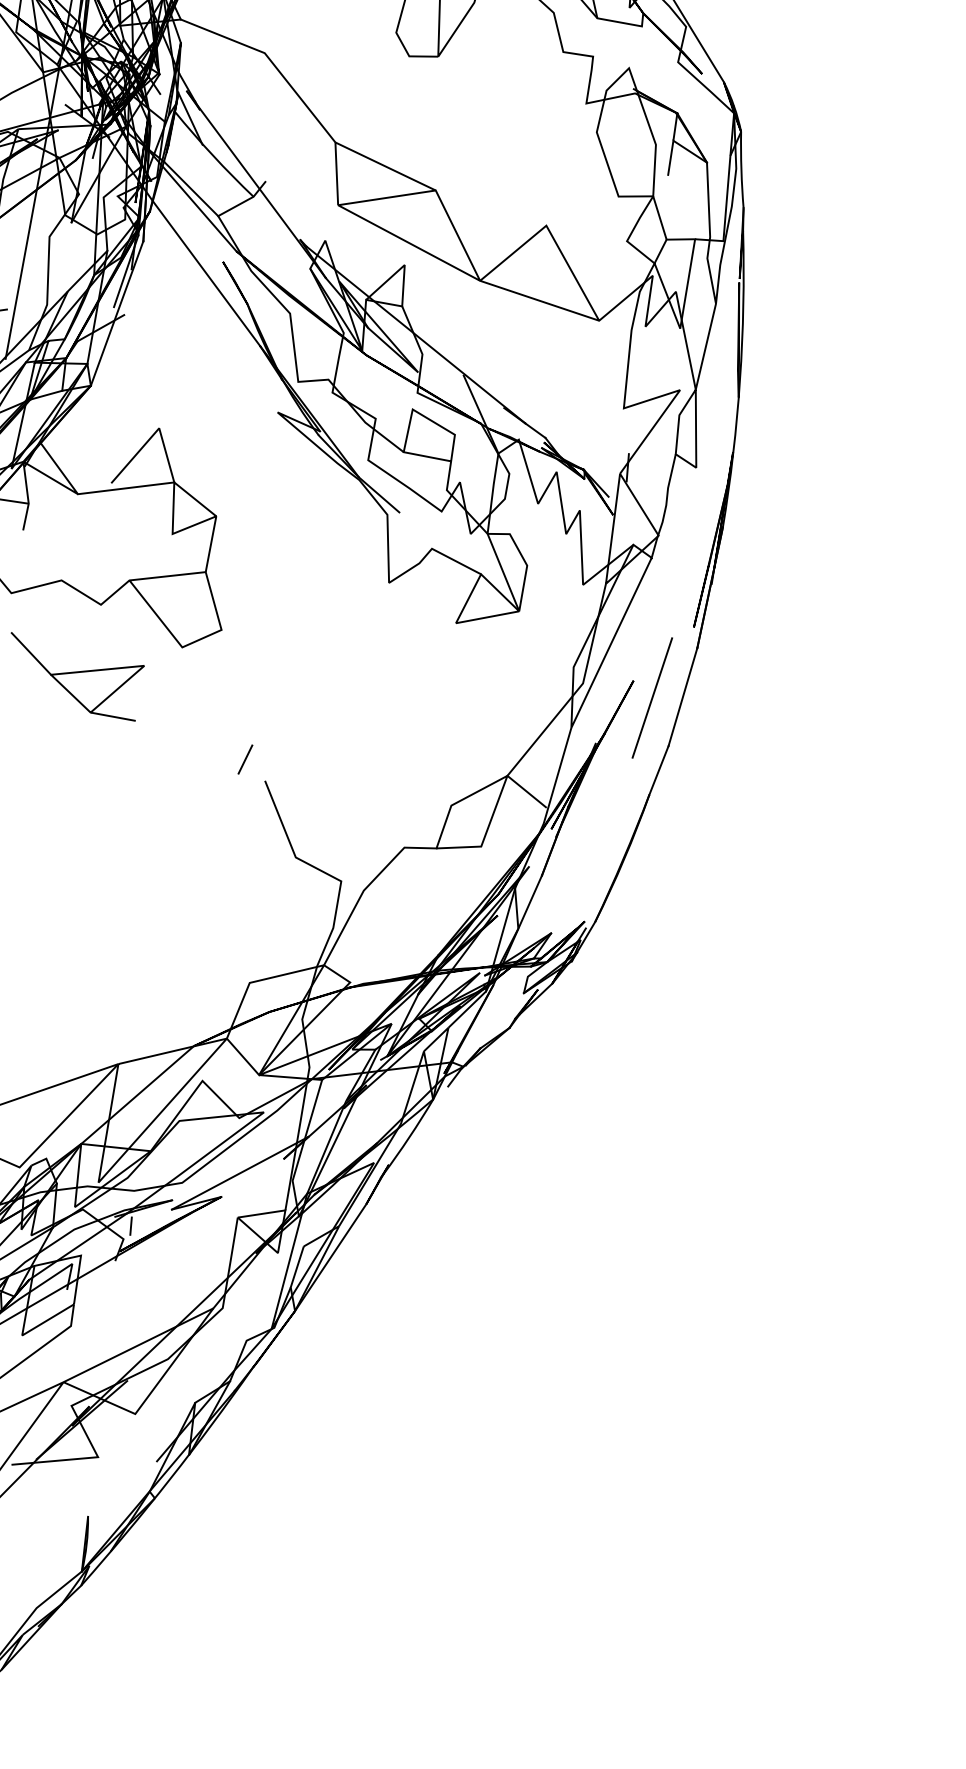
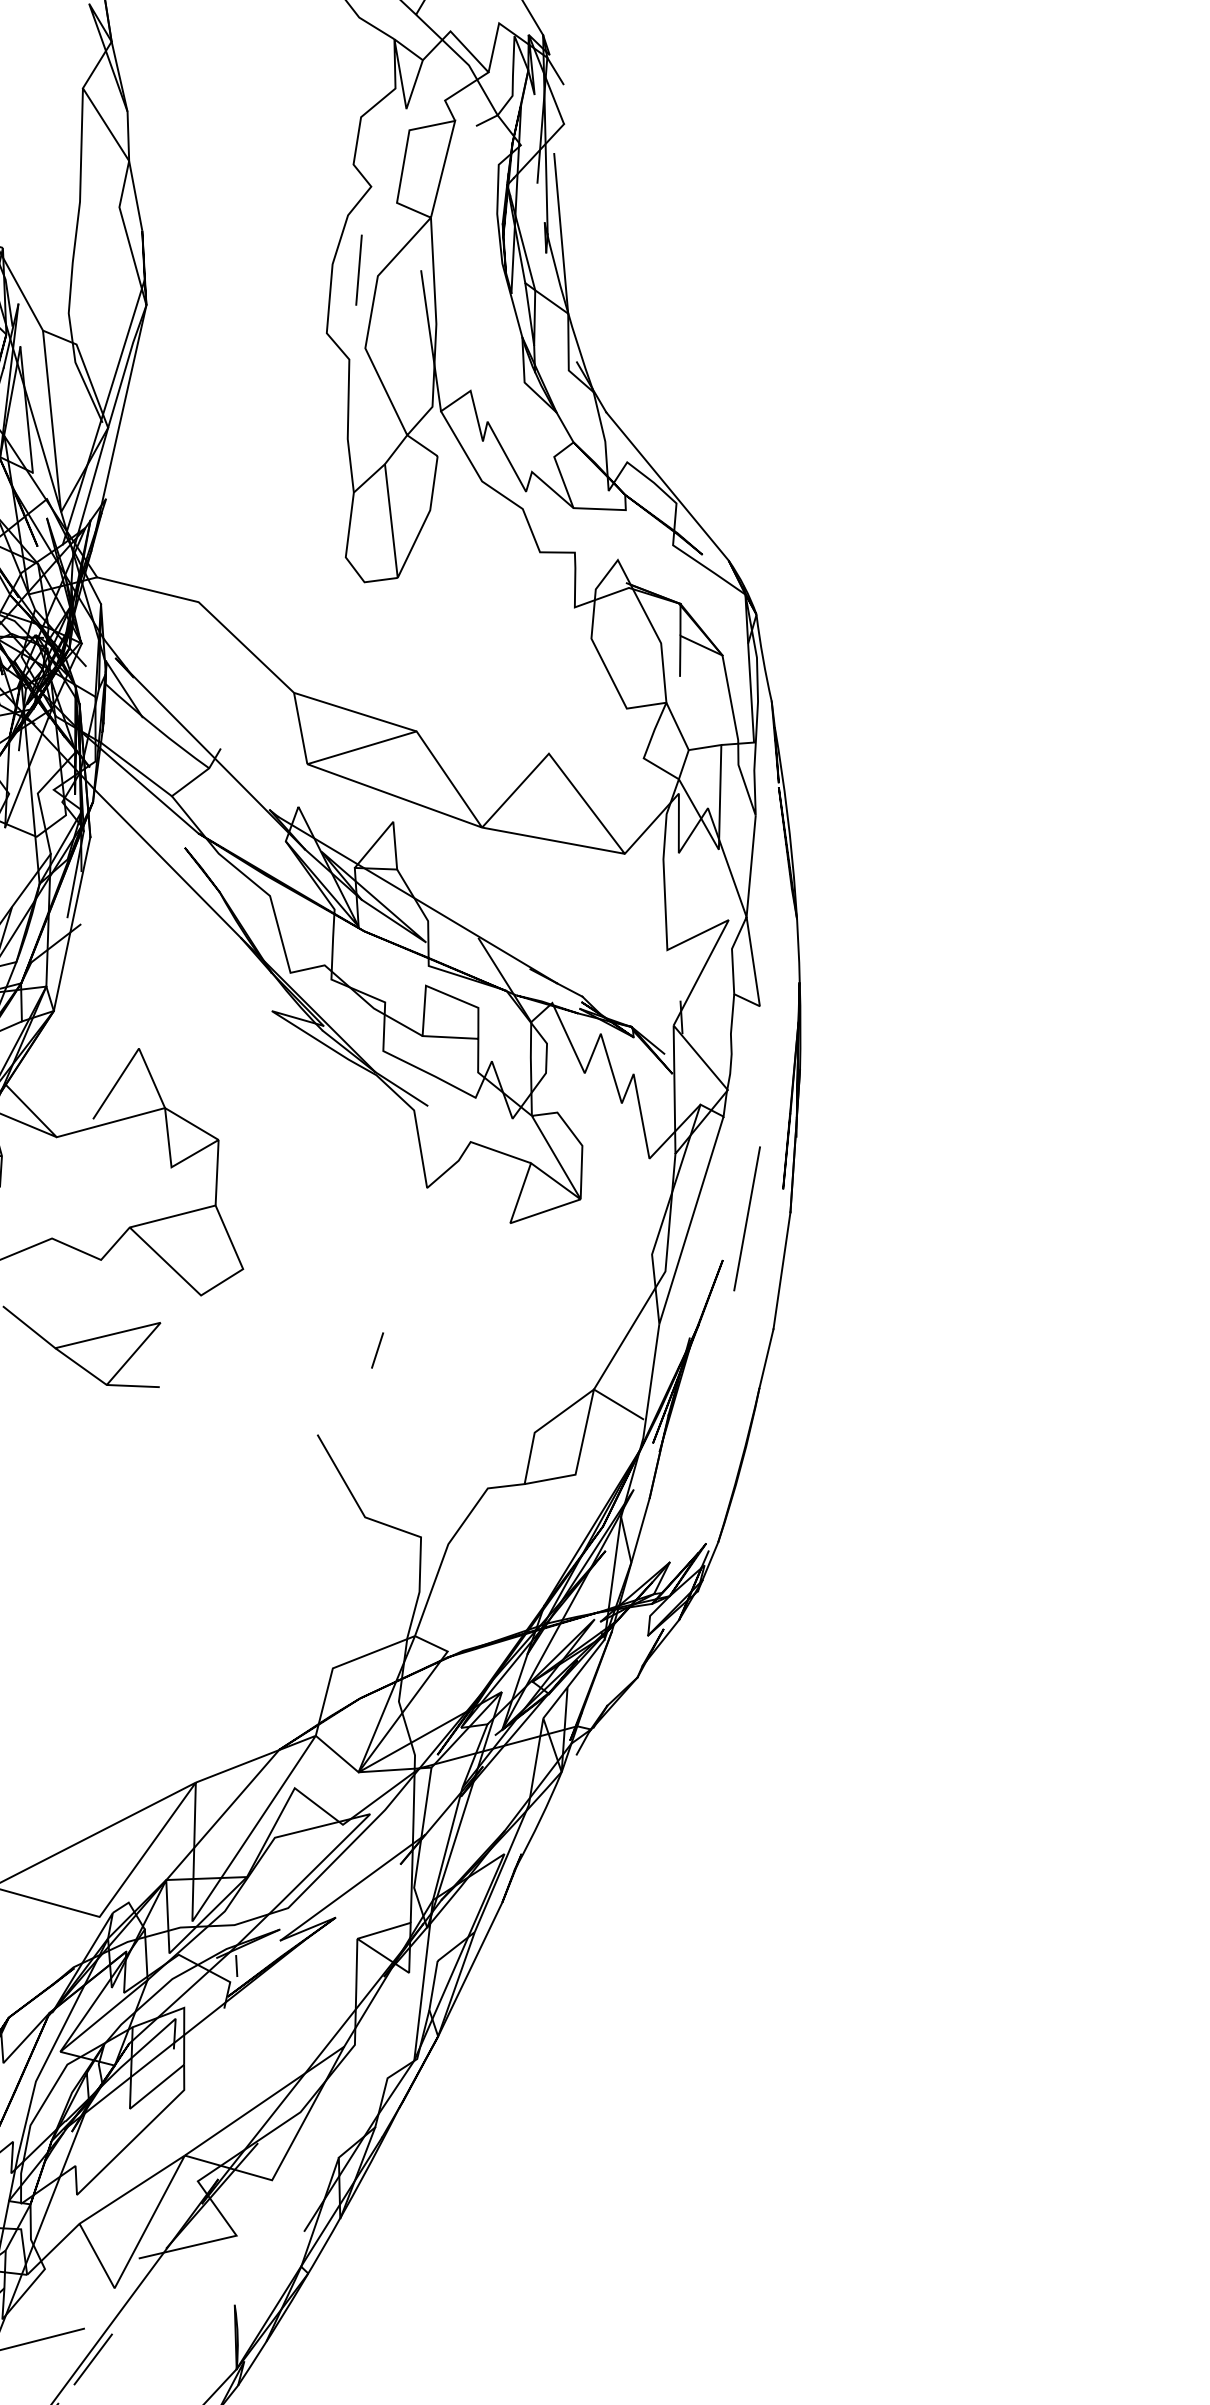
line: (651, 697) -> (746, 1218), moved
line: (245, 759) -> (377, 1350), moved

